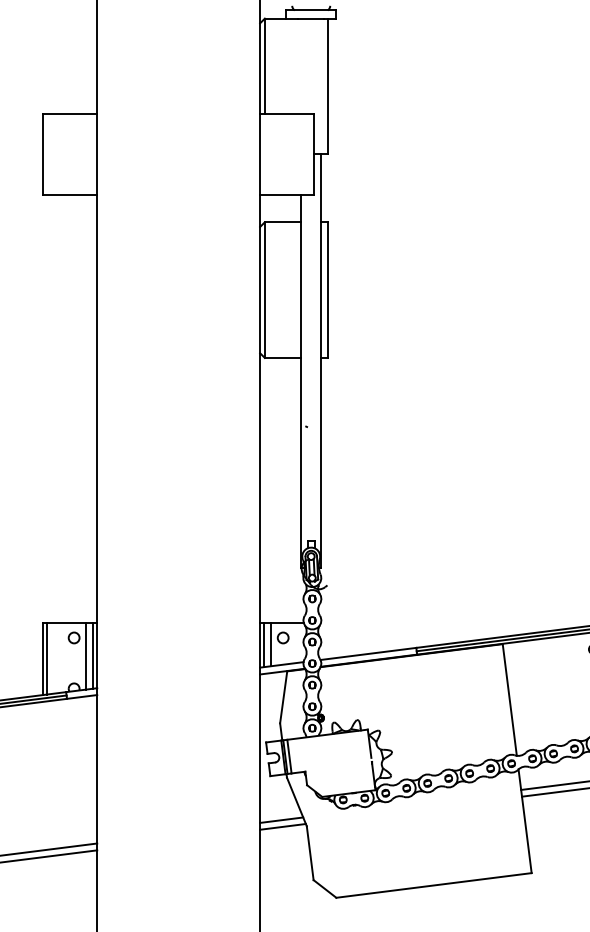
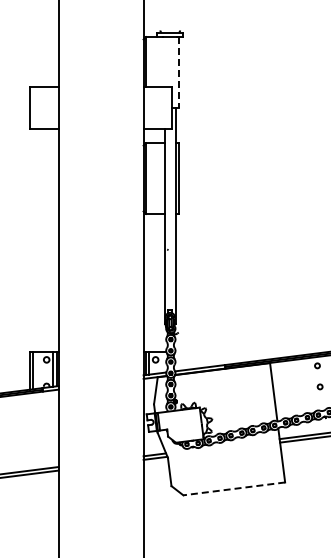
line: (328, 86) -> (179, 72), solid -> dashed
line: (432, 884) -> (233, 488), solid -> dashed

